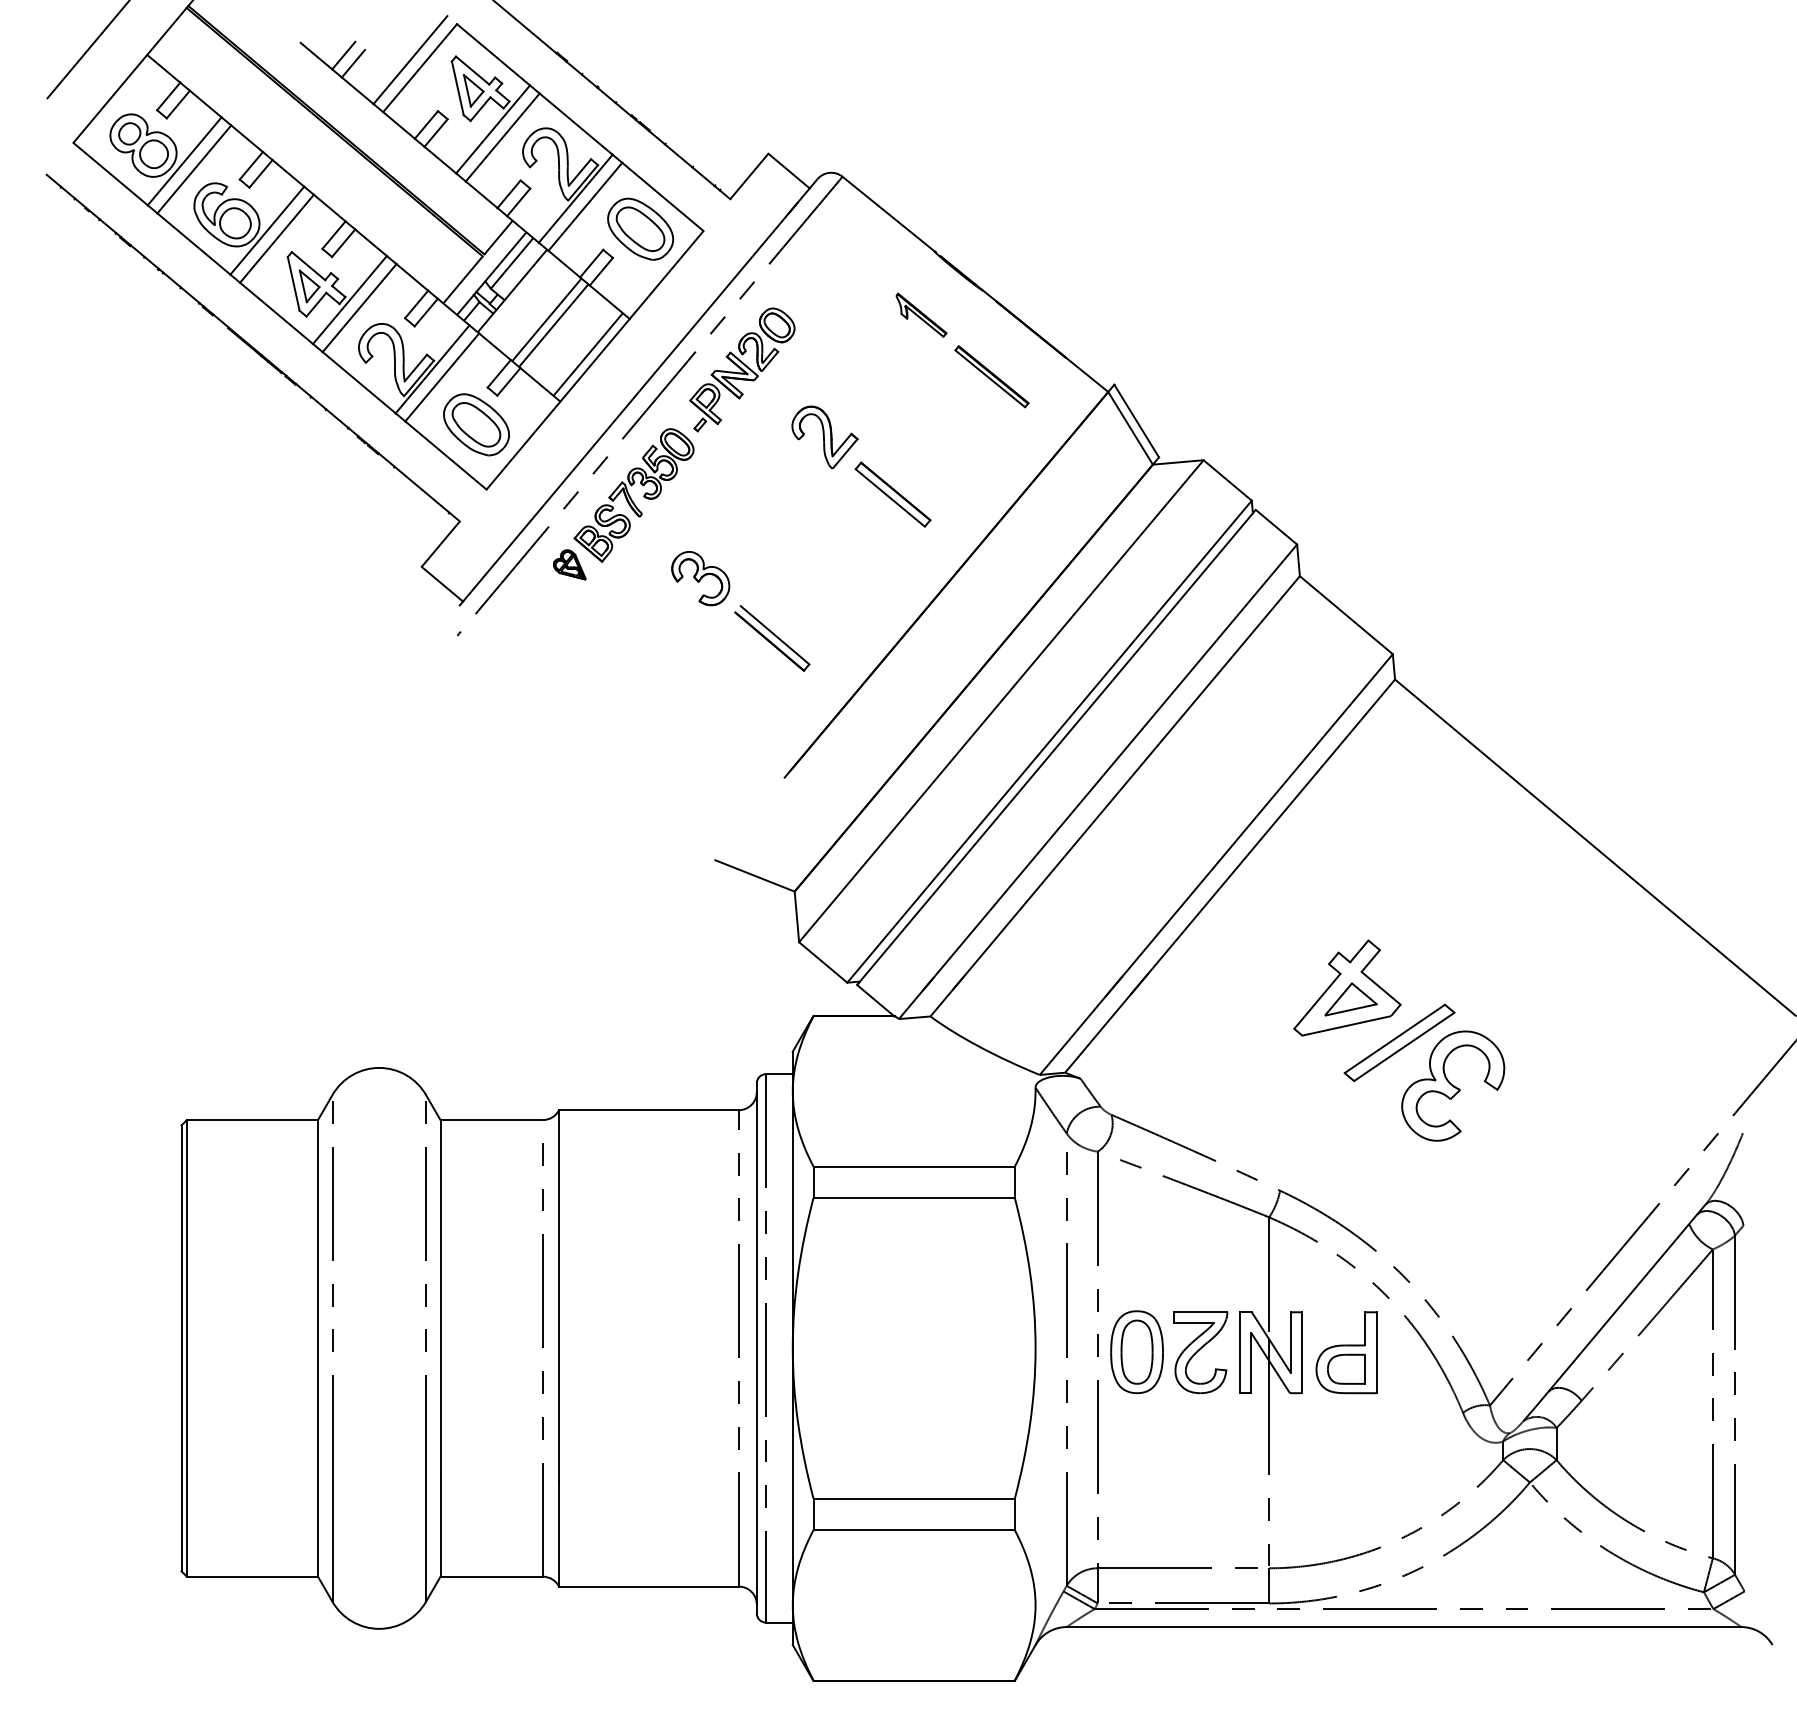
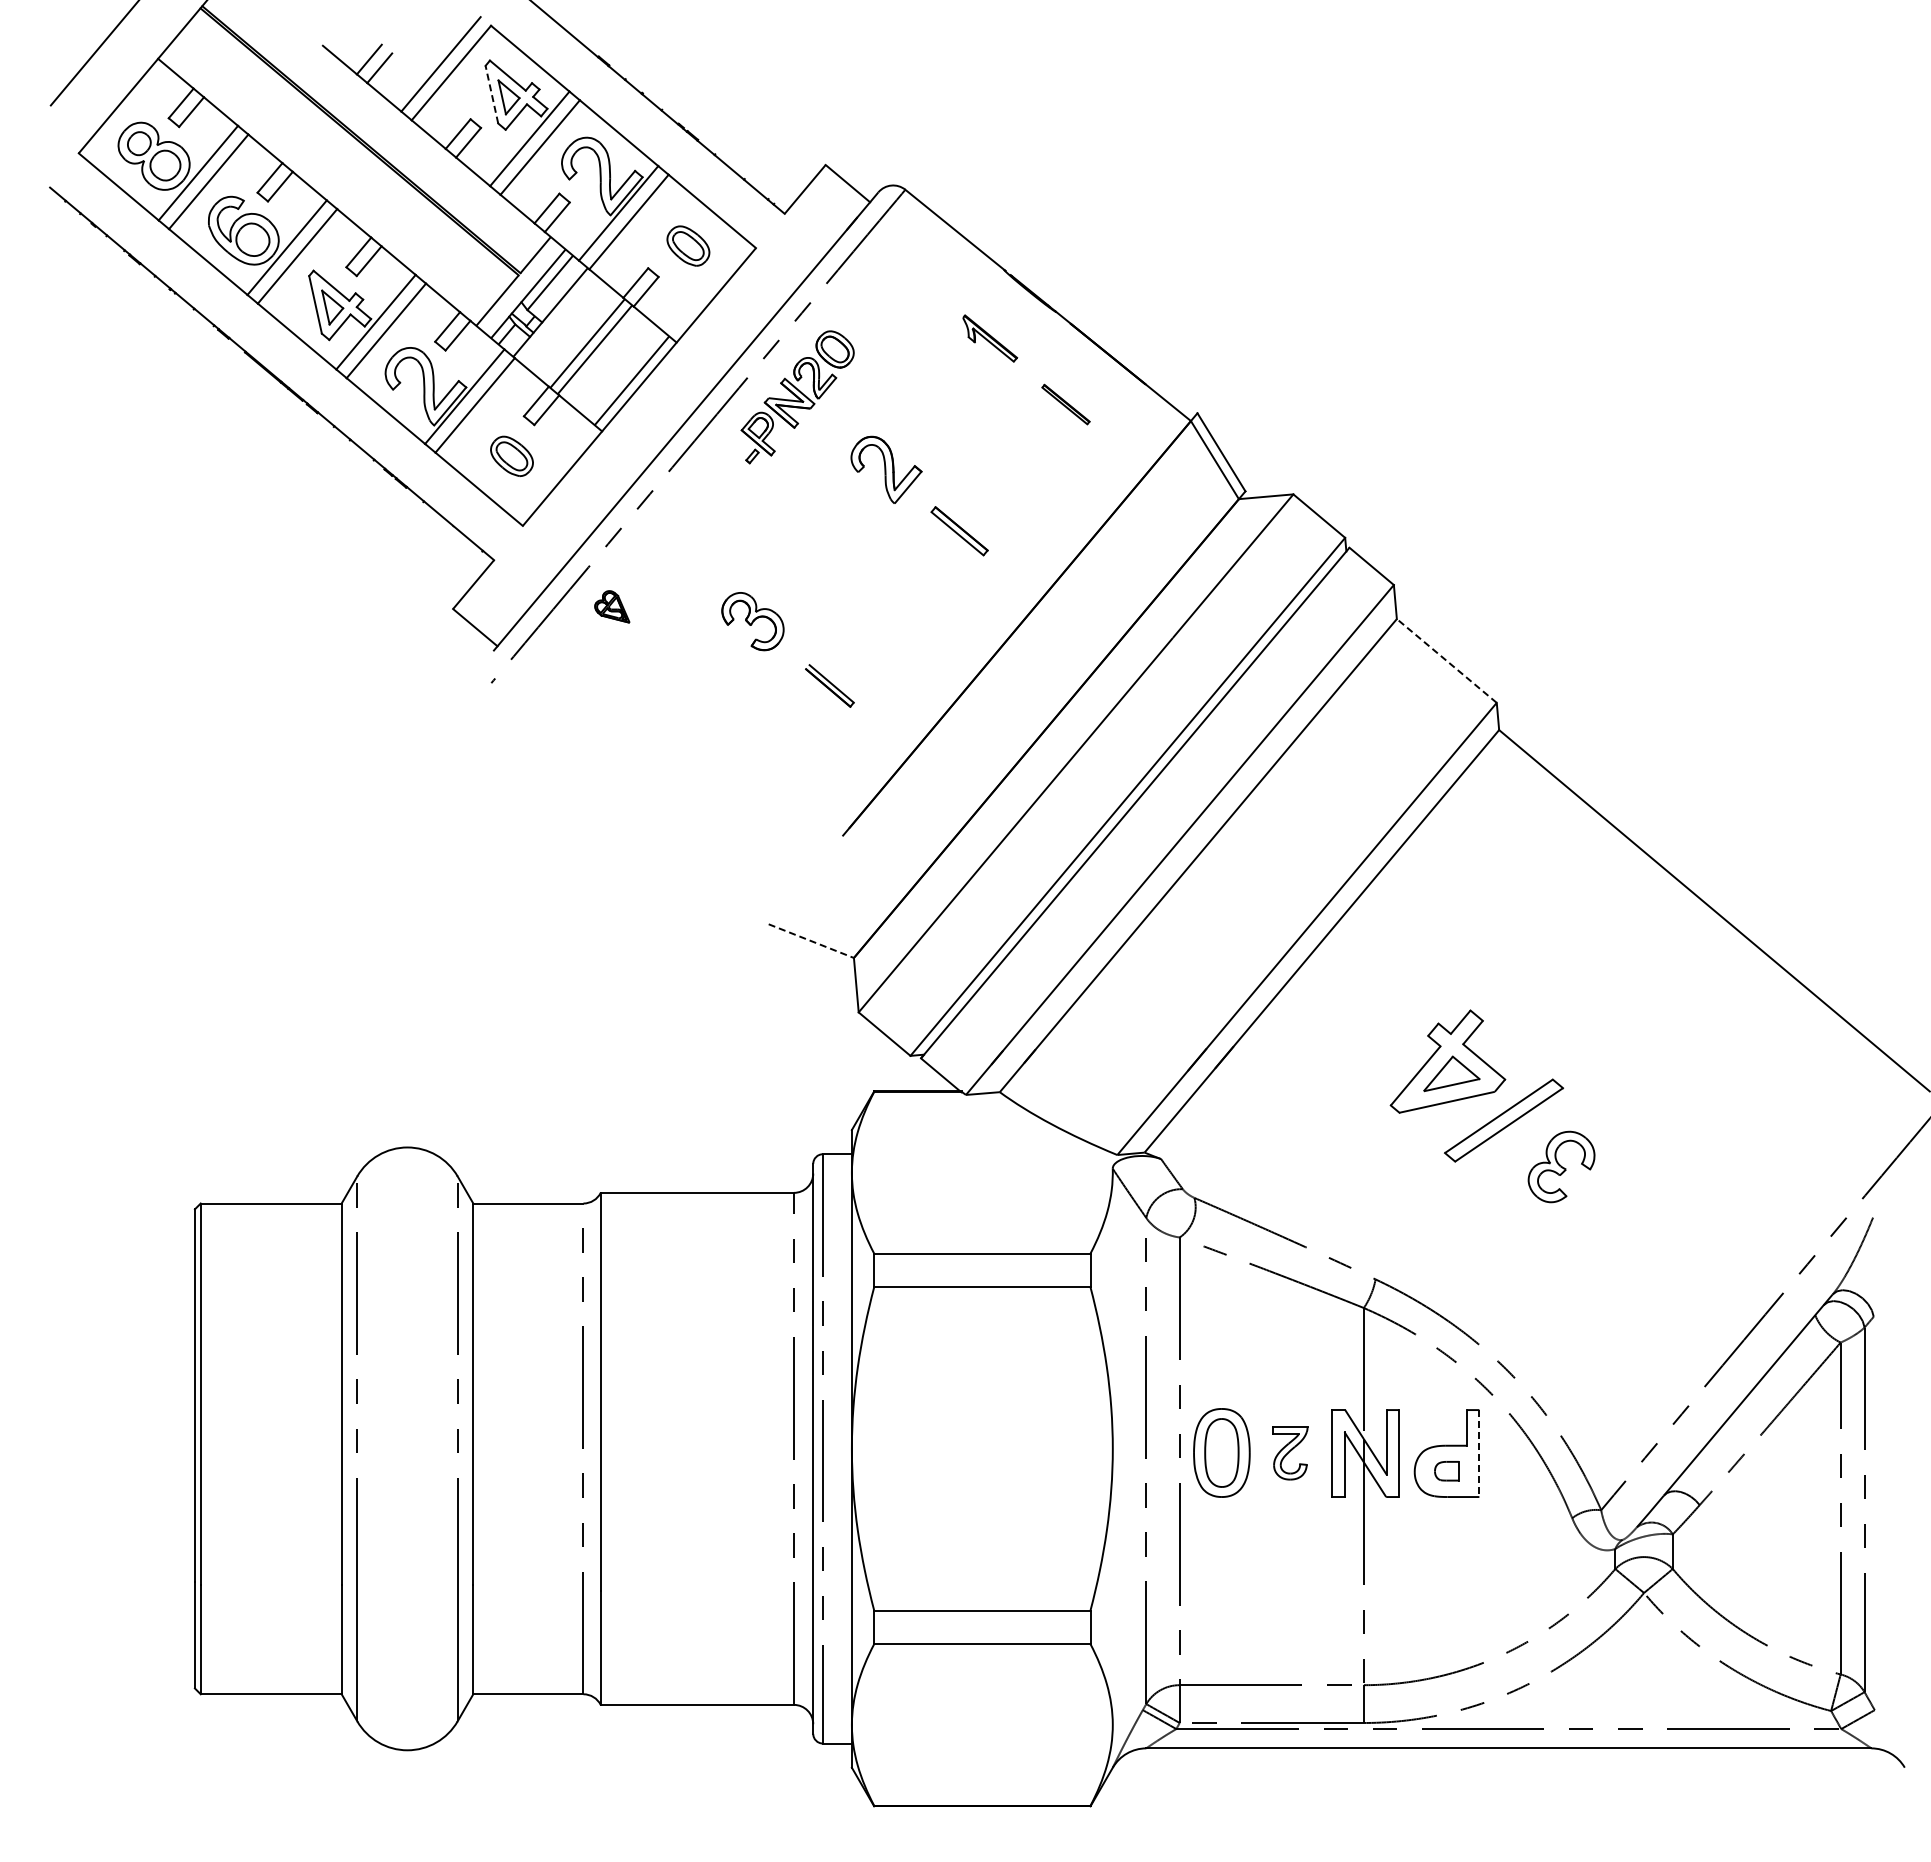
line: (457, 88) -> (491, 94), solid -> dashed
part: (640, 228) -> (688, 245), size x0.6
part: (991, 376) -> (1065, 404), size x0.6
part: (476, 424) -> (511, 456), size x0.6
part: (892, 493) -> (959, 530), size x0.7
part: (634, 495) -> (681, 532), removed
line: (1346, 614) -> (1446, 660), solid -> dashed
part: (771, 638) -> (829, 685), size x0.6
line: (755, 876) -> (811, 941), solid -> dashed
part: (1453, 1085) -> (1561, 1166), size x0.6
part: (1200, 1352) -> (1290, 1453), size x0.6
line: (1376, 1353) -> (1479, 1454), solid -> dashed
part: (1346, 1368) -> (1446, 1470), size x0.6

